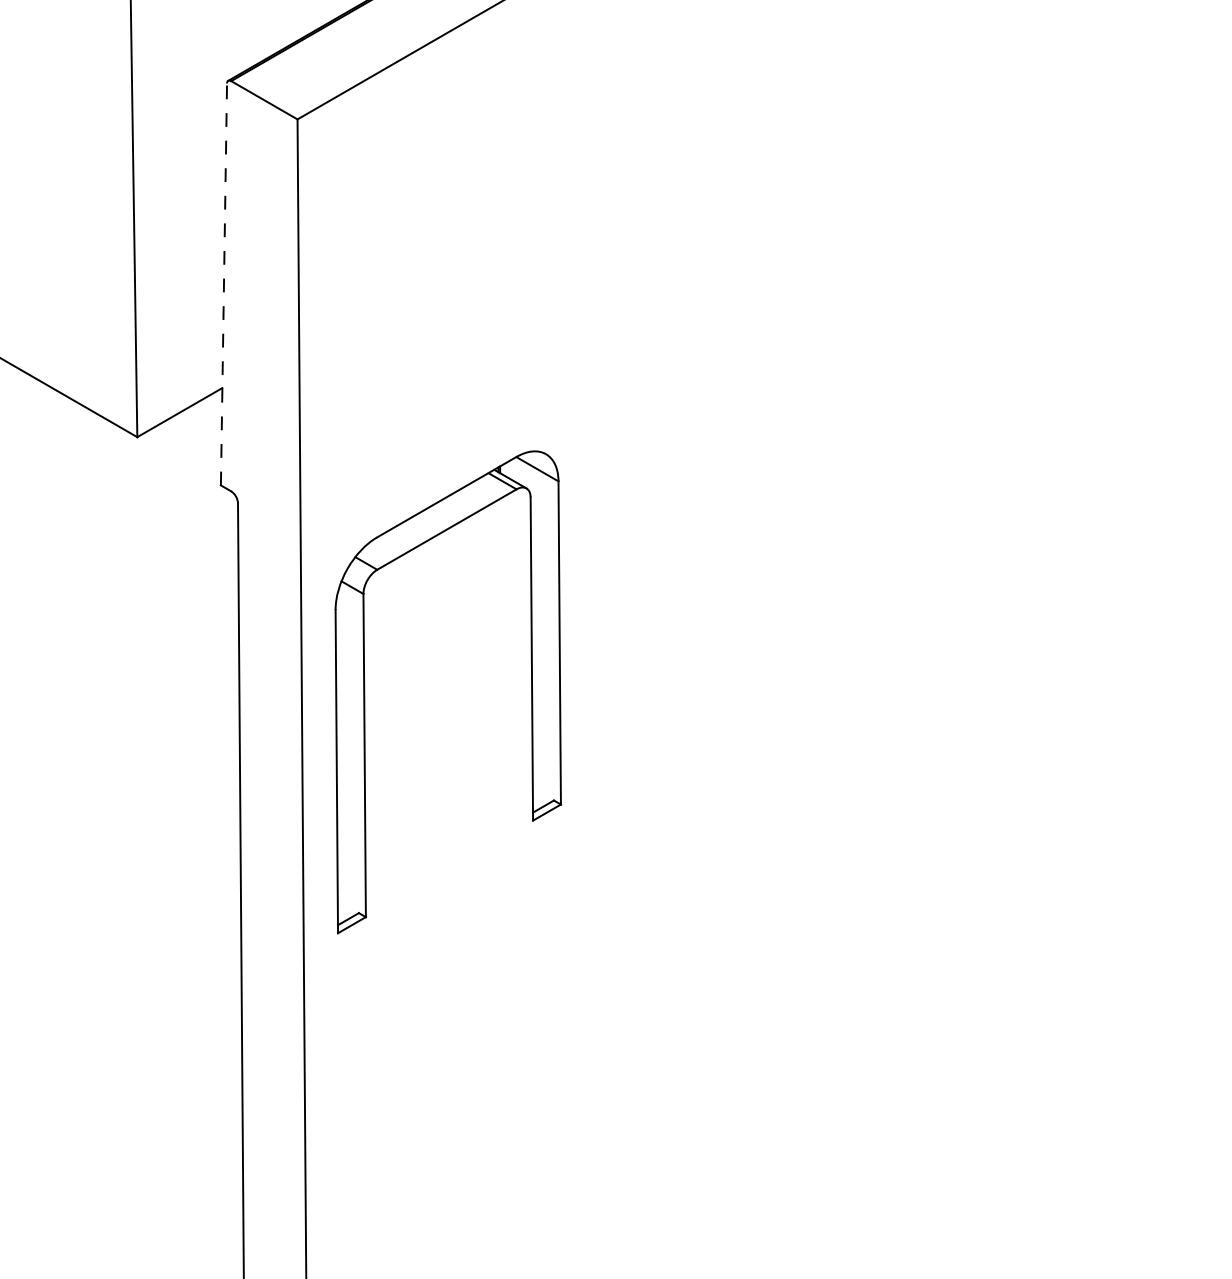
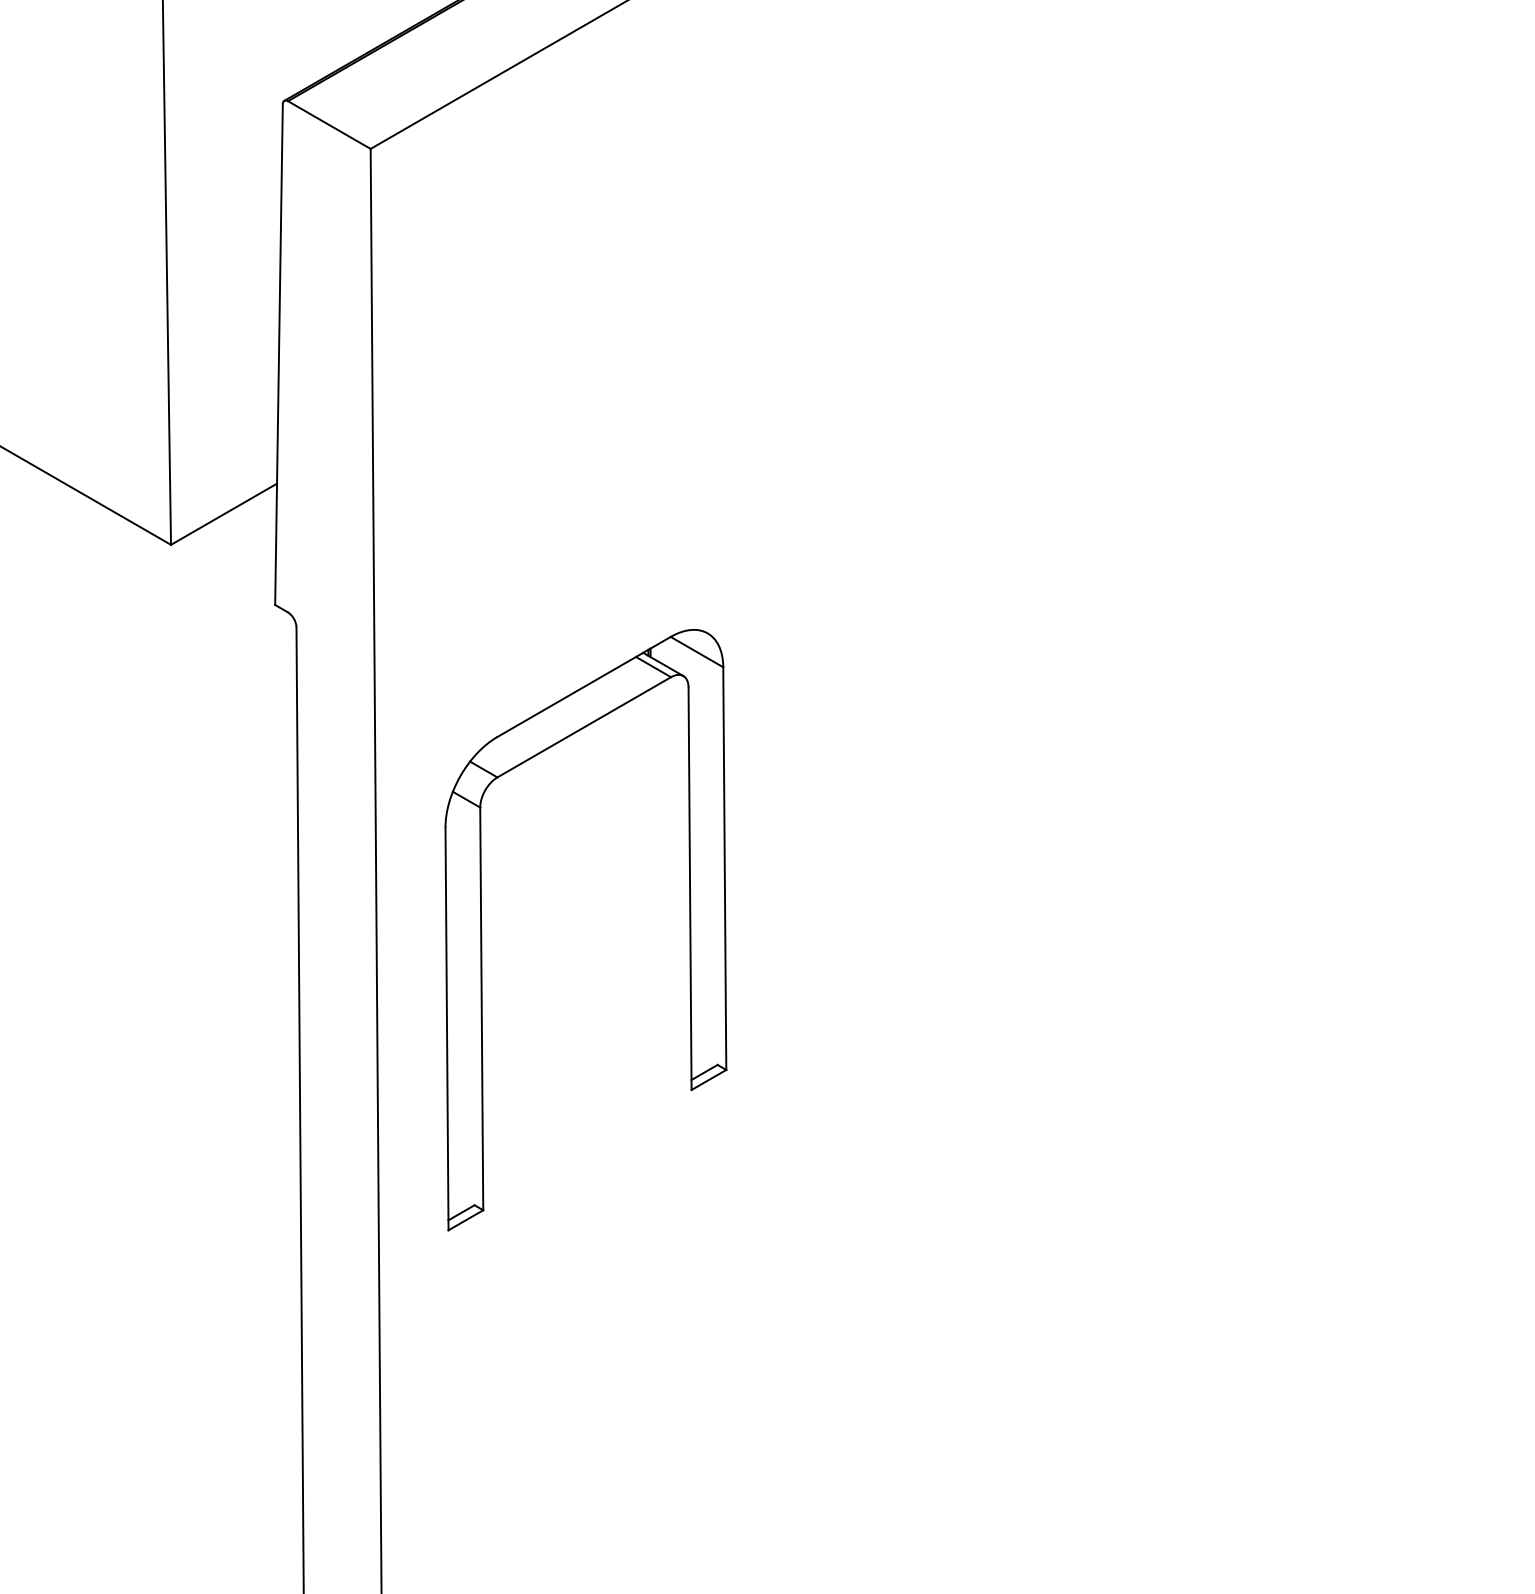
line: (223, 284) -> (278, 354), dashed -> solid
part: (365, 692) -> (482, 930), moved

